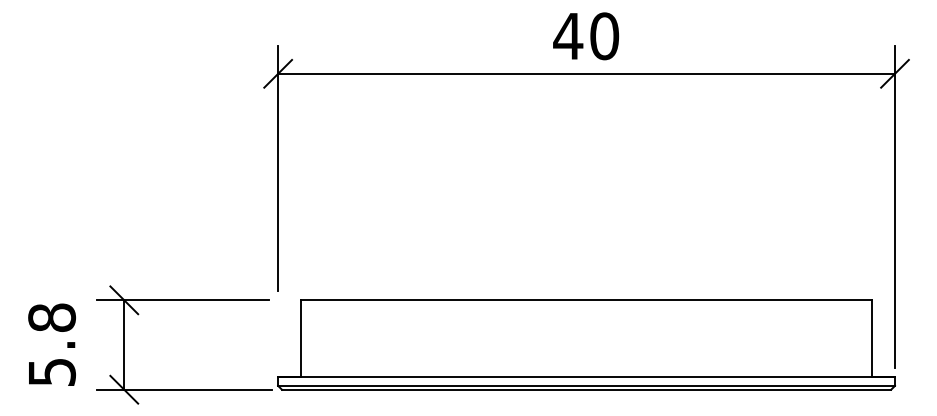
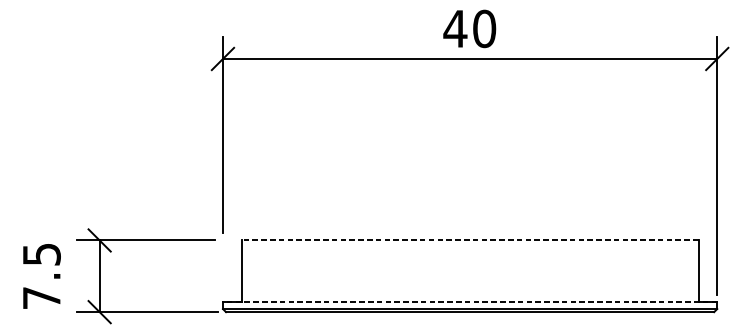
line: (586, 300) -> (470, 240), solid -> dashed
text: (52, 344) -> (42, 275), 5.8 -> 7.5
line: (586, 377) -> (470, 302), solid -> dashed

